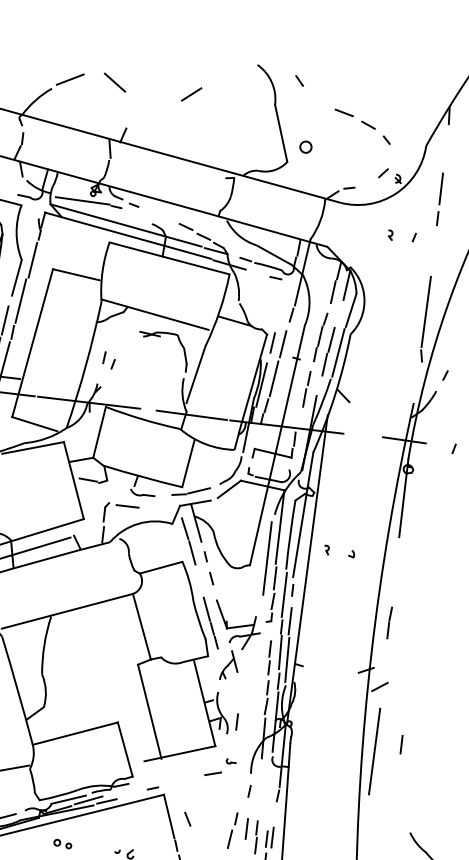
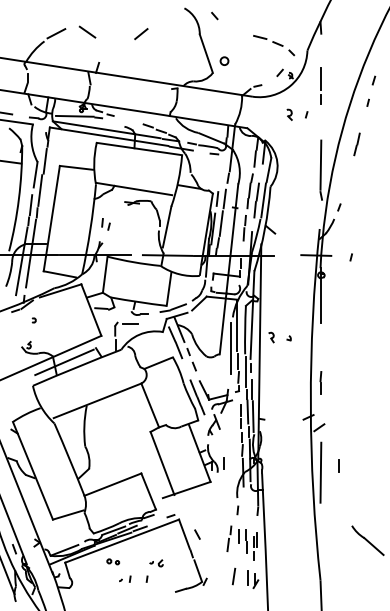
part: (363, 126) -> (274, 45), moved
part: (391, 235) -> (290, 115), size x1.6
part: (326, 549) -> (271, 337), size x1.6
part: (219, 767) -> (215, 496), removed

